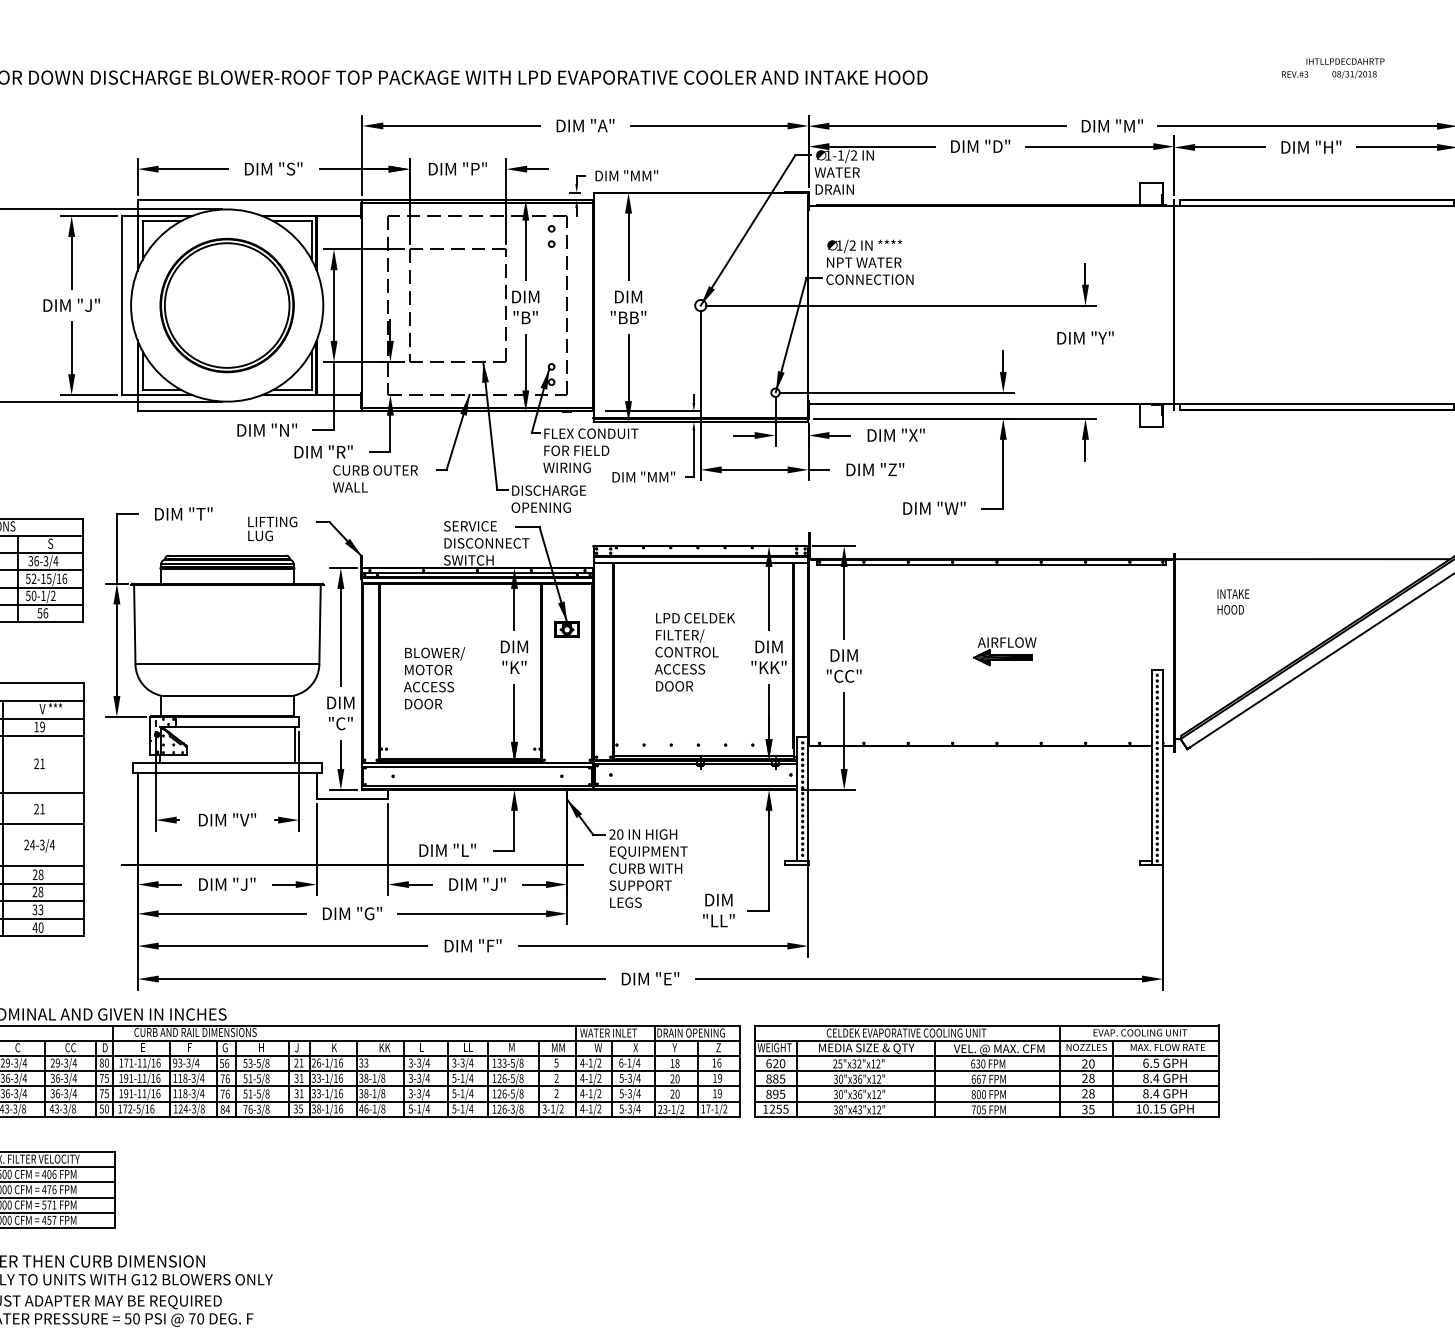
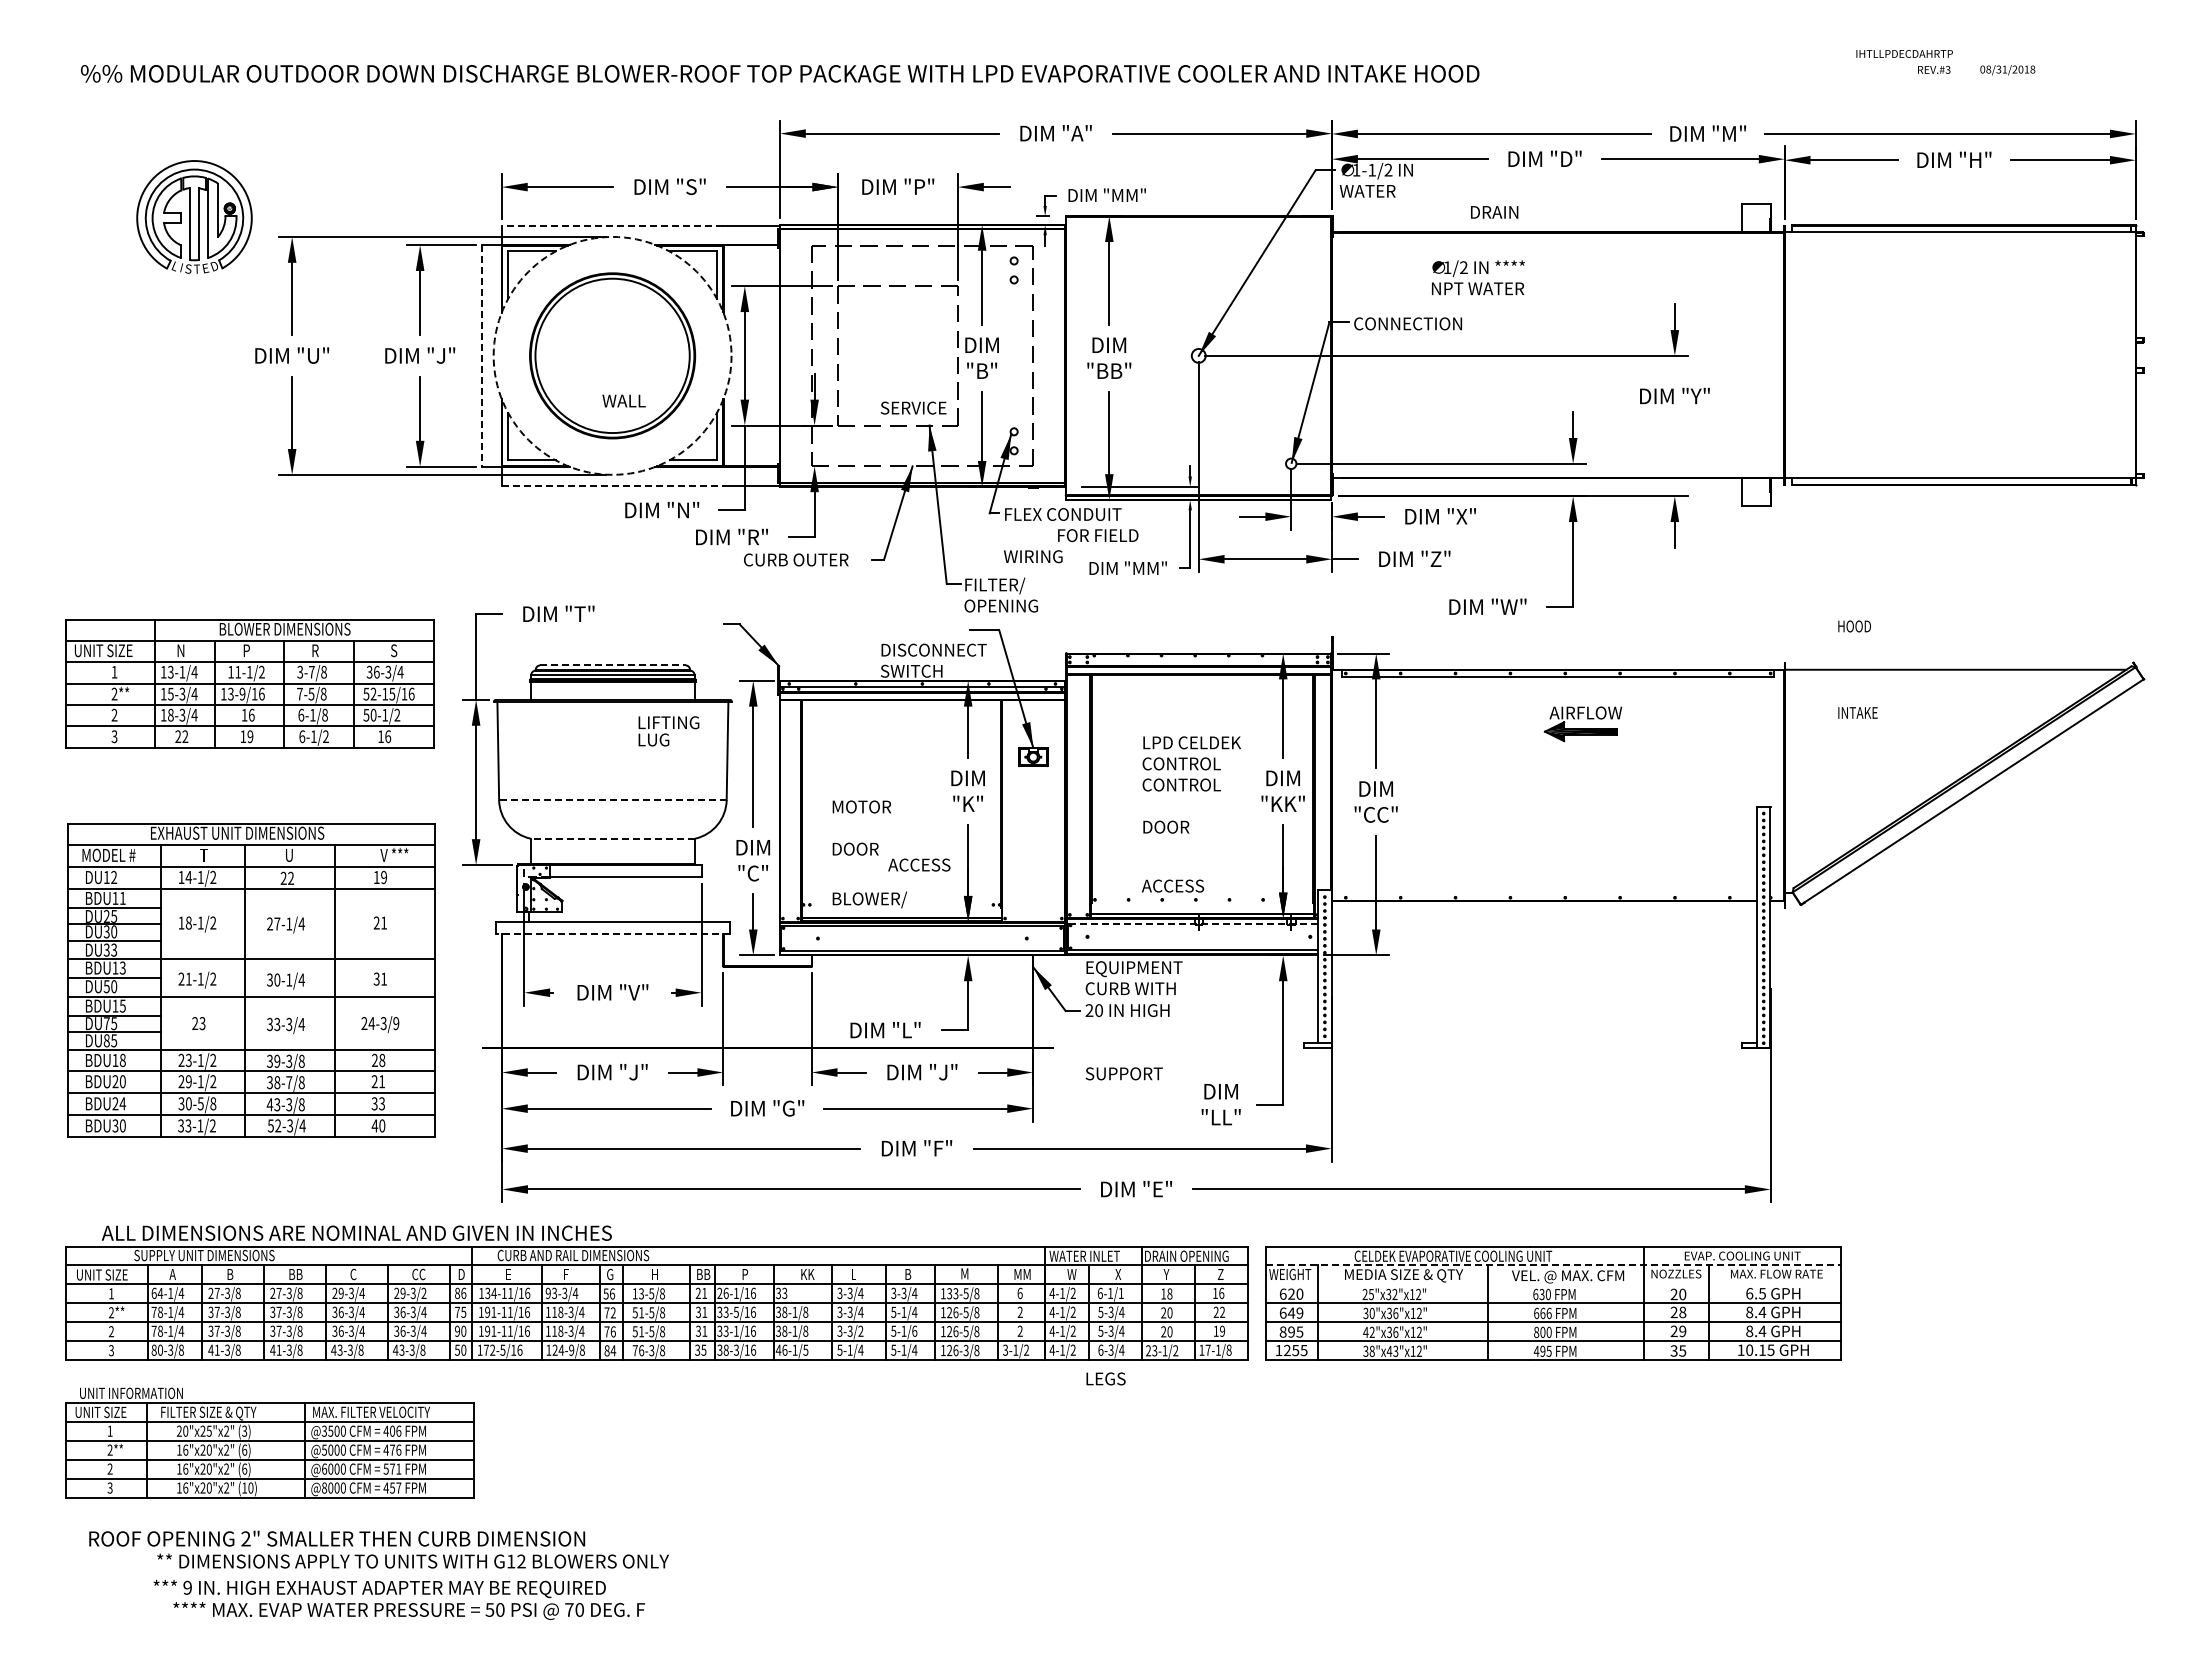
text: (1345, 61) -> (1904, 53), moved
text: (834, 189) -> (1494, 212), moved
line: (227, 200) -> (612, 225), solid -> dashed
text: (864, 253) -> (1478, 277), moved
line: (122, 305) -> (482, 355), solid -> dashed
circle: (227, 305) -> (612, 355), solid -> dashed
line: (227, 411) -> (612, 486), solid -> dashed
text: (576, 450) -> (1098, 535), moved
text: (349, 487) -> (623, 400), moved
text: (549, 491) -> (1011, 585), DISCHARGE -> FILTER/
text: (470, 525) -> (913, 407), moved
text: (272, 529) -> (668, 731), moved
line: (227, 555) -> (612, 665), solid -> dashed
text: (1230, 609) -> (1854, 626), moved
text: (39, 613) -> (380, 736), 56 -> 16
text: (686, 635) -> (1181, 764), FILTER/ -> CONTROL
part: (1004, 651) -> (1582, 724), moved
text: (434, 653) -> (869, 899), moved
line: (227, 664) -> (612, 800), solid -> dashed
text: (680, 668) -> (1173, 885), moved
text: (429, 686) -> (919, 864), moved
line: (227, 695) -> (612, 838), solid -> dashed
line: (294, 744) -> (696, 899), removed
line: (695, 764) -> (1192, 923), solid -> dashed
line: (227, 773) -> (612, 934), solid -> dashed
text: (36, 809) -> (376, 979), 21 -> 31
text: (52, 844) -> (396, 1023), 24-3/4 -> 24-3/9
text: (648, 860) -> (1133, 978), moved
text: (41, 891) -> (382, 1081), 28 -> 21
text: (625, 902) -> (1105, 1378), moved
line: (987, 1040) -> (1553, 1265), solid -> dashed
text: (300, 1047) -> (703, 1274), J -> BB
text: (334, 1047) -> (745, 1274), K -> P
text: (467, 1047) -> (910, 1274), LL -> B
line: (987, 1055) -> (1553, 1284), removed
text: (74, 1062) -> (423, 1292), 29-3/4 -> 29-3/2
text: (106, 1062) -> (463, 1292), 80 -> 86
text: (128, 1063) -> (490, 1293), 171-11/16 -> 134-11/16
text: (244, 1063) -> (634, 1293), 53-5/8 -> 13-5/8
text: (555, 1063) -> (1019, 1293), 5 -> 6
text: (638, 1063) -> (1121, 1293), 6-1/4 -> 6-1/1
text: (326, 1077) -> (735, 1311), 33-1/16 -> 33-5/16
text: (717, 1077) -> (1219, 1311), 19 -> 22
text: (227, 1078) -> (612, 1312), 76 -> 72
text: (775, 1078) -> (1291, 1312), 885 -> 649
text: (983, 1079) -> (1548, 1313), 667 -> 666
text: (104, 1093) -> (460, 1330), 75 -> 90
text: (427, 1093) -> (860, 1330), 3-3/4 -> 3-3/2
text: (471, 1093) -> (914, 1330), 5-1/4 -> 5-1/6
text: (1091, 1093) -> (1682, 1331), 28 -> 29
text: (837, 1094) -> (1368, 1332), 30"x36"x12" -> 42"x36"x12"
text: (326, 1108) -> (735, 1349), 38-1/16 -> 38-3/16
text: (383, 1108) -> (805, 1349), 46-1/8 -> 46-1/5
text: (621, 1108) -> (1100, 1349), 5-3/4 -> 6-3/4
text: (724, 1108) -> (1228, 1349), 17-1/2 -> 17-1/8
text: (193, 1109) -> (571, 1350), 124-3/8 -> 124-9/8
text: (976, 1109) -> (1539, 1350), 705 -> 495

